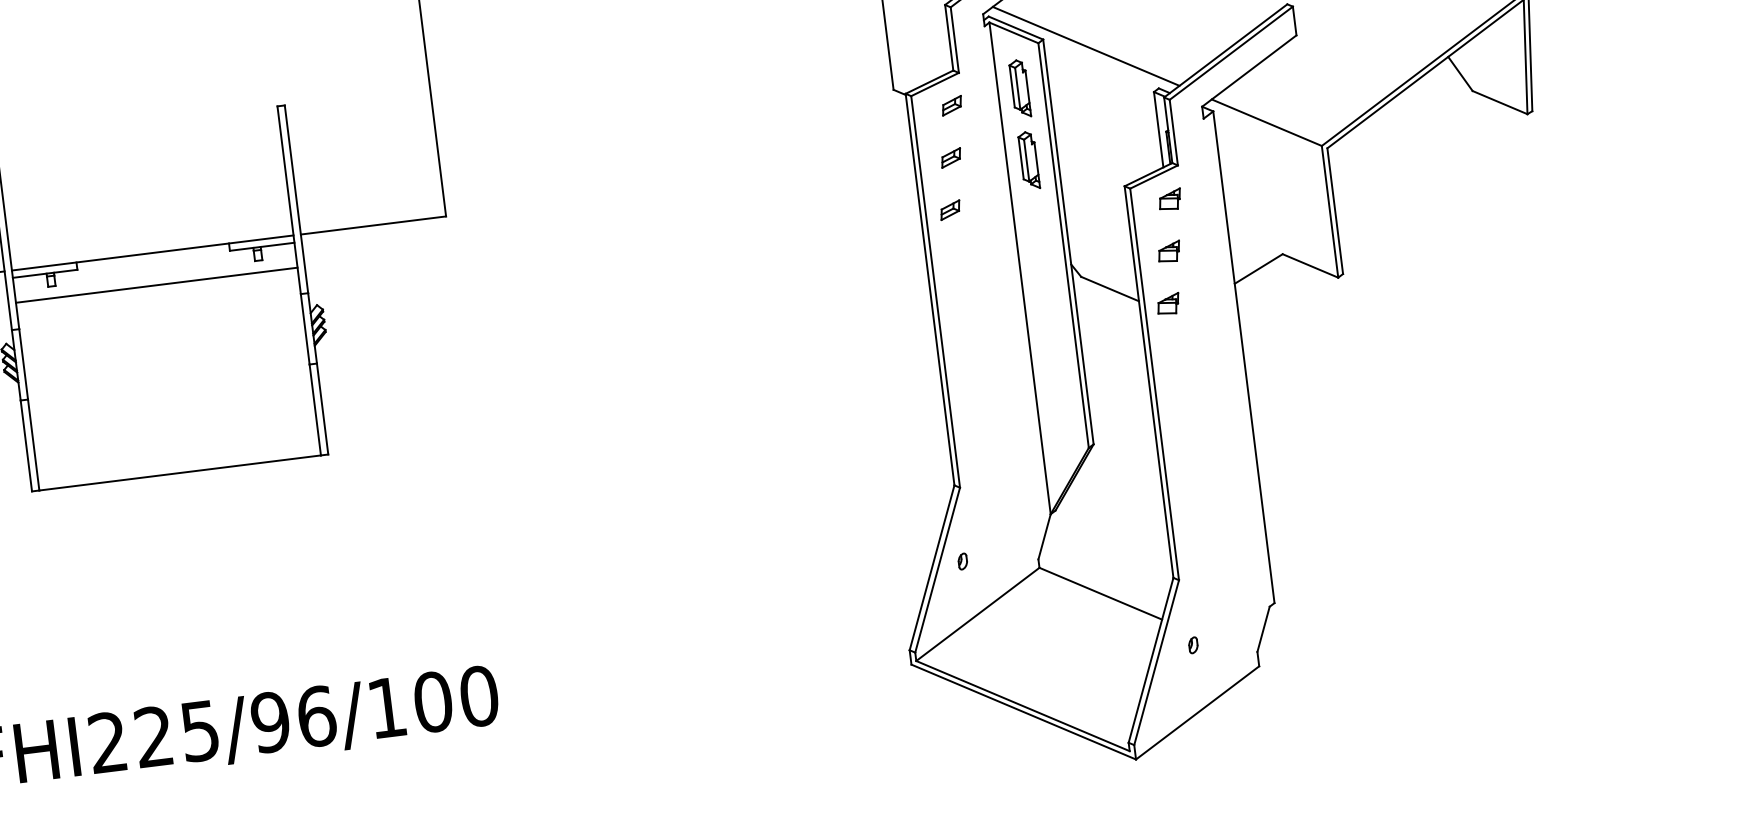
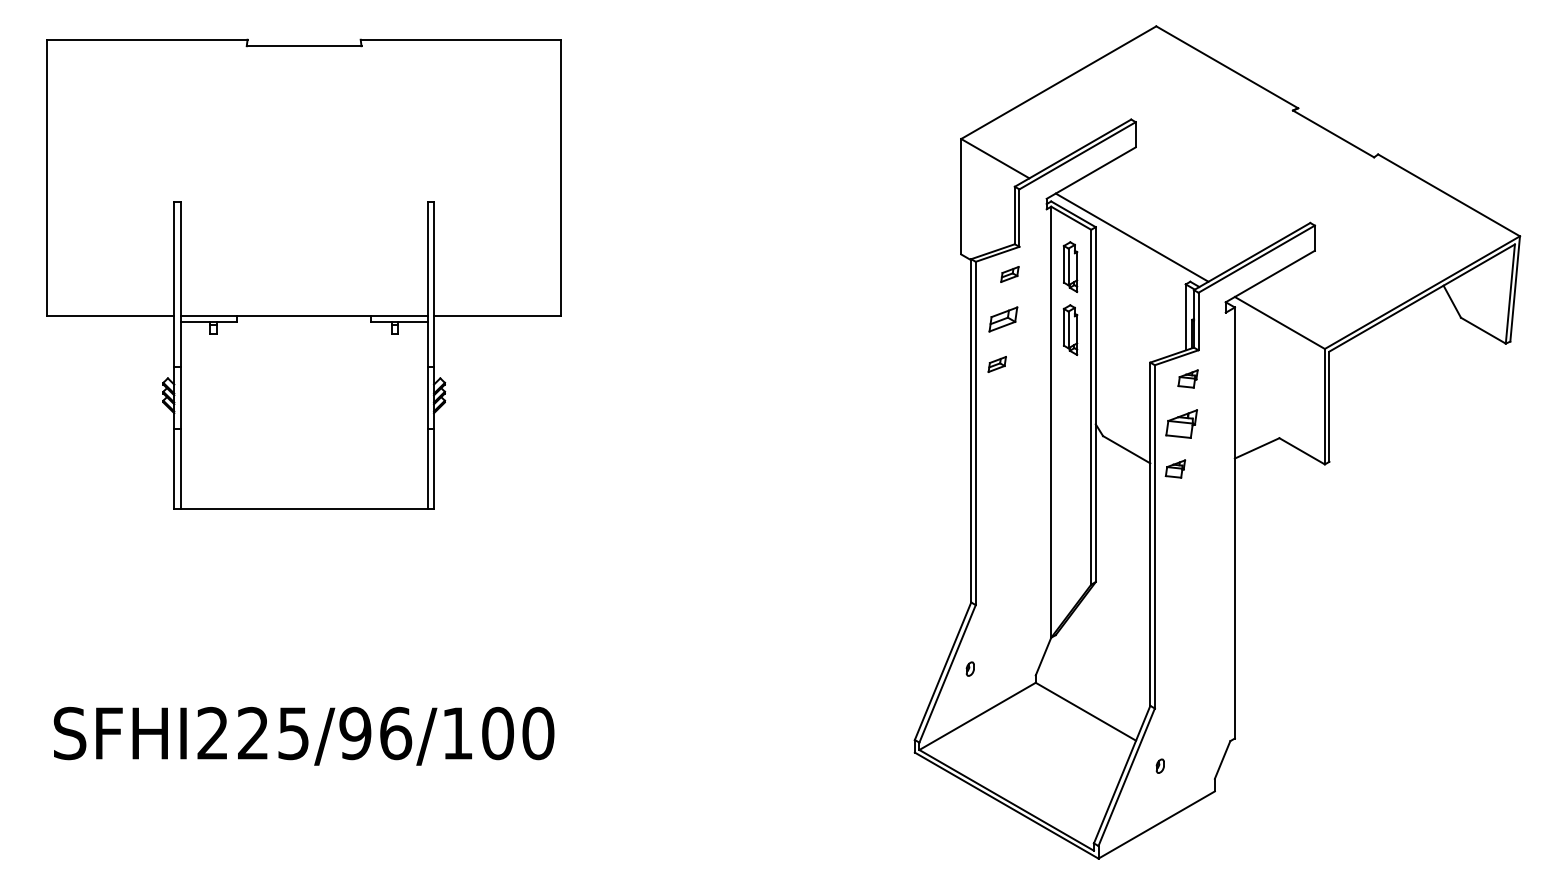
part: (951, 158) -> (1003, 319), size x1.6
part: (1168, 251) -> (1181, 423), size x1.6
line: (155, 284) -> (303, 343), removed

